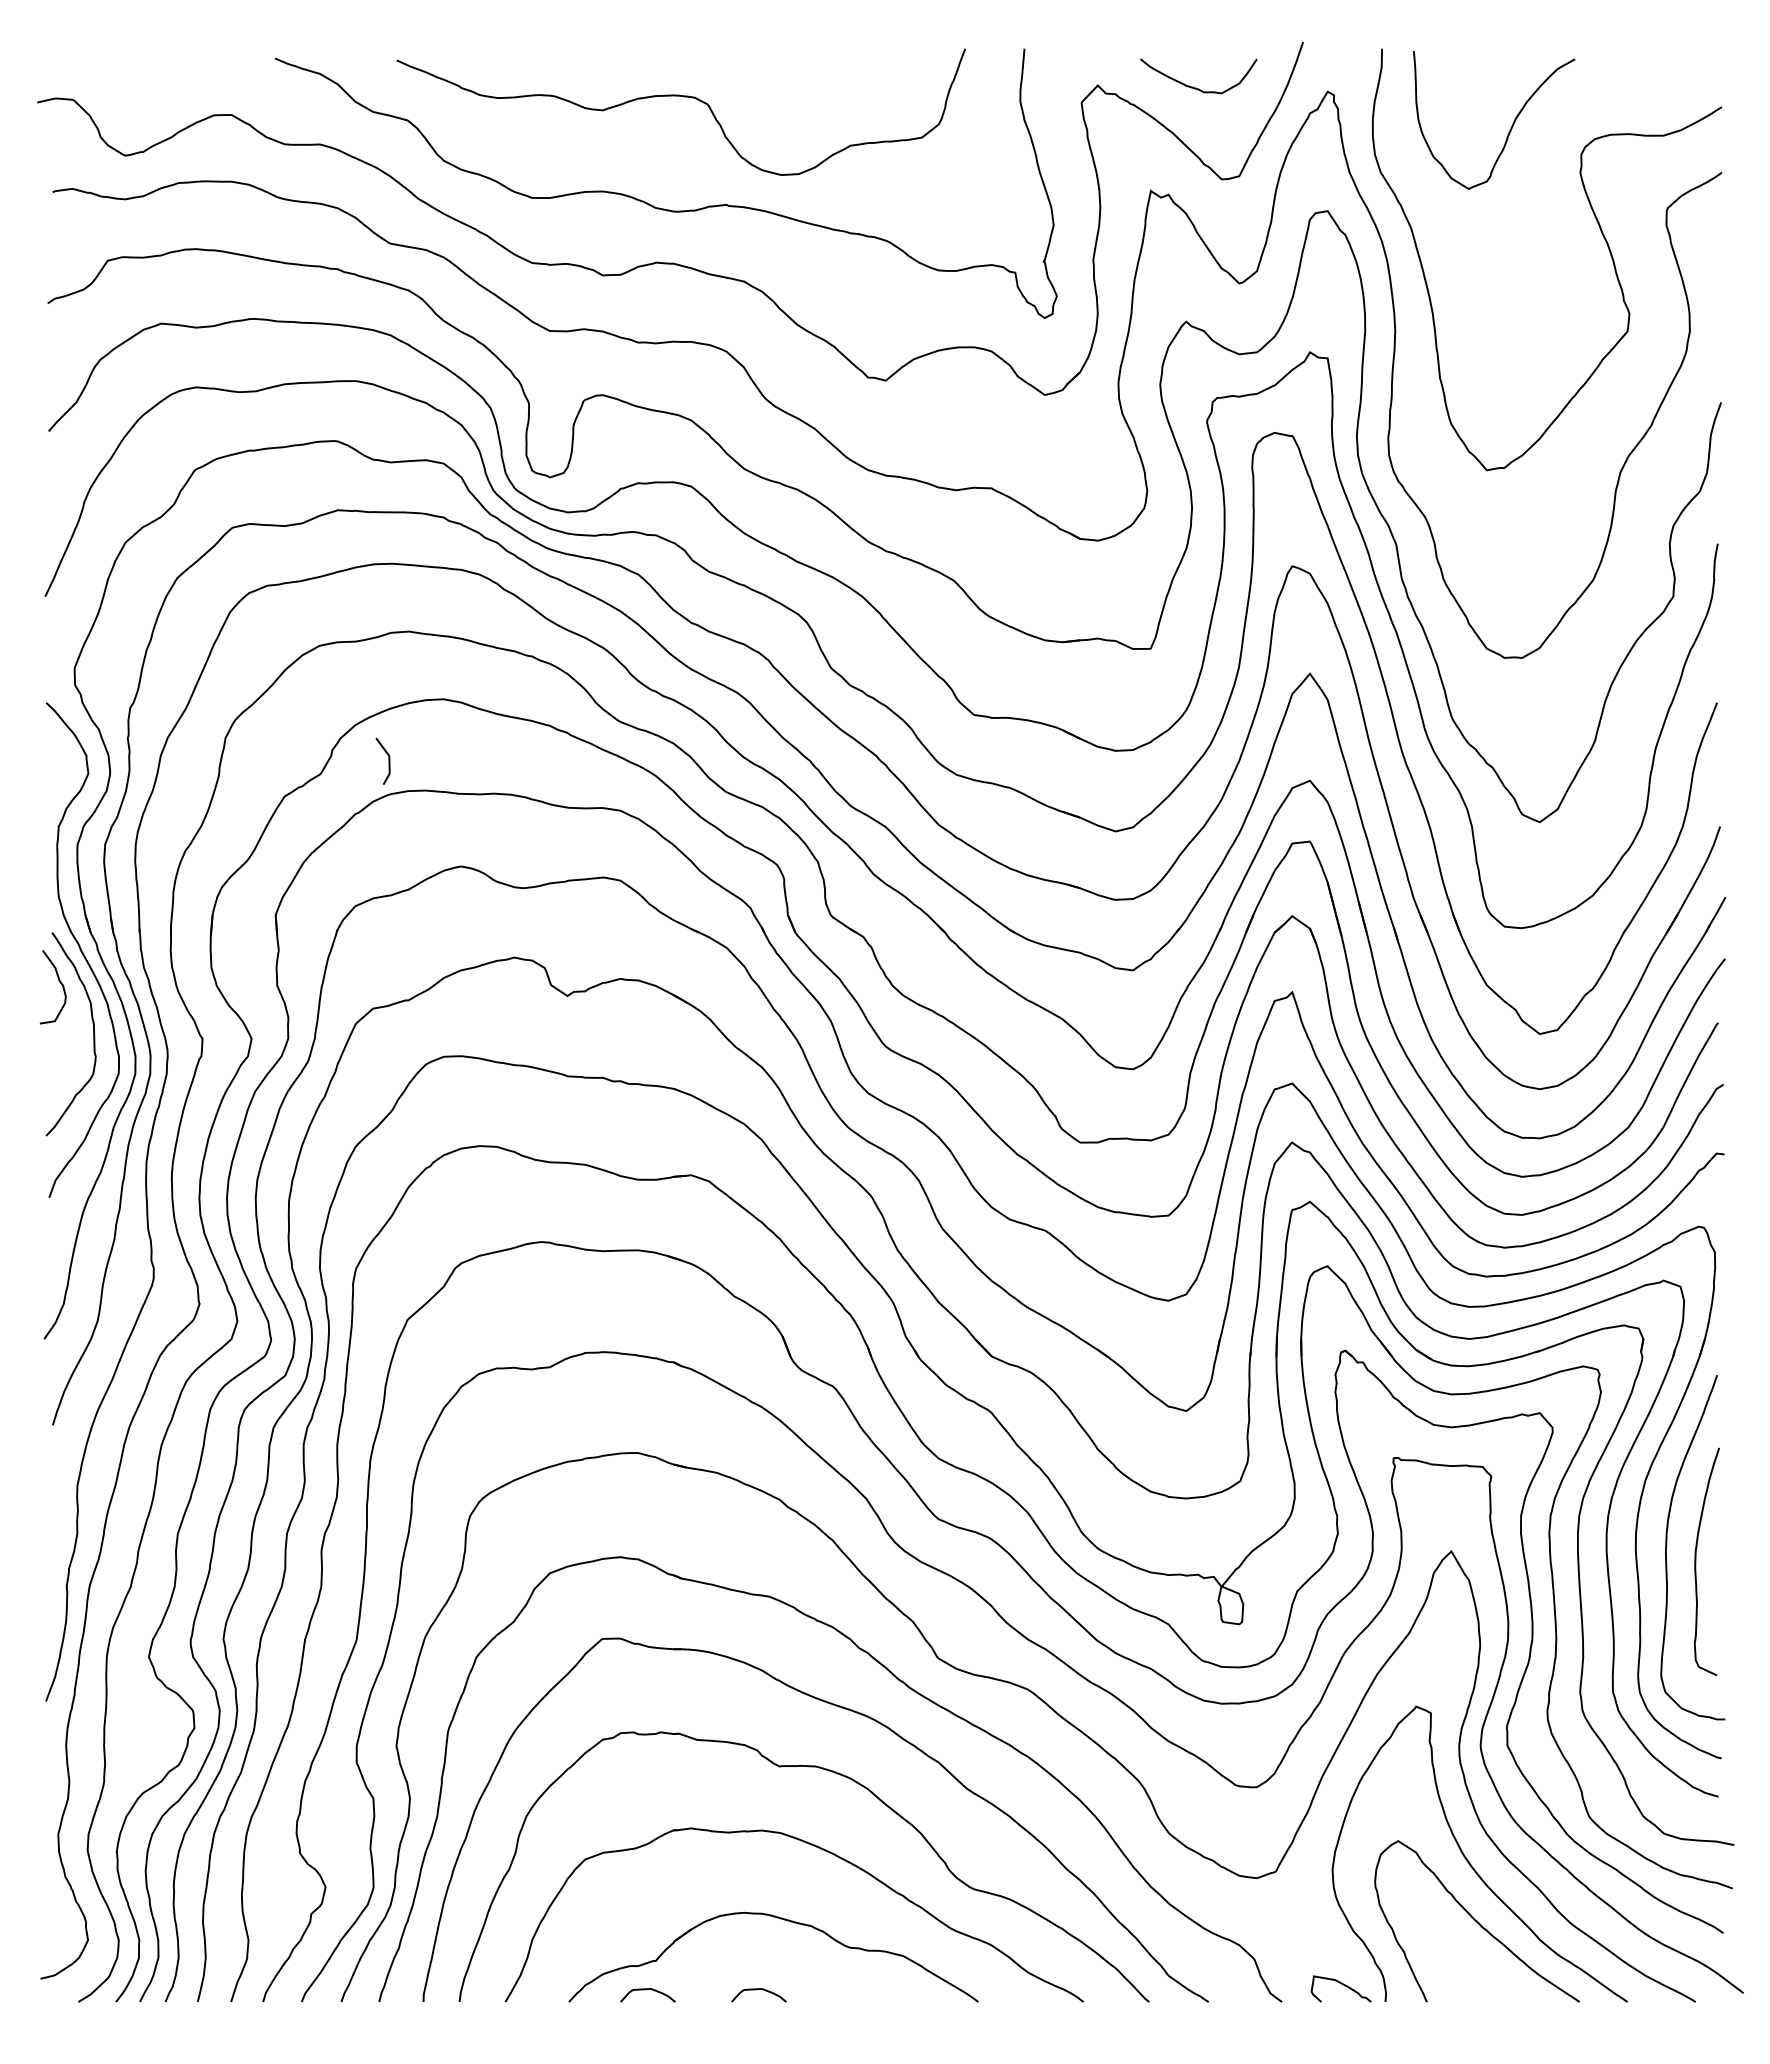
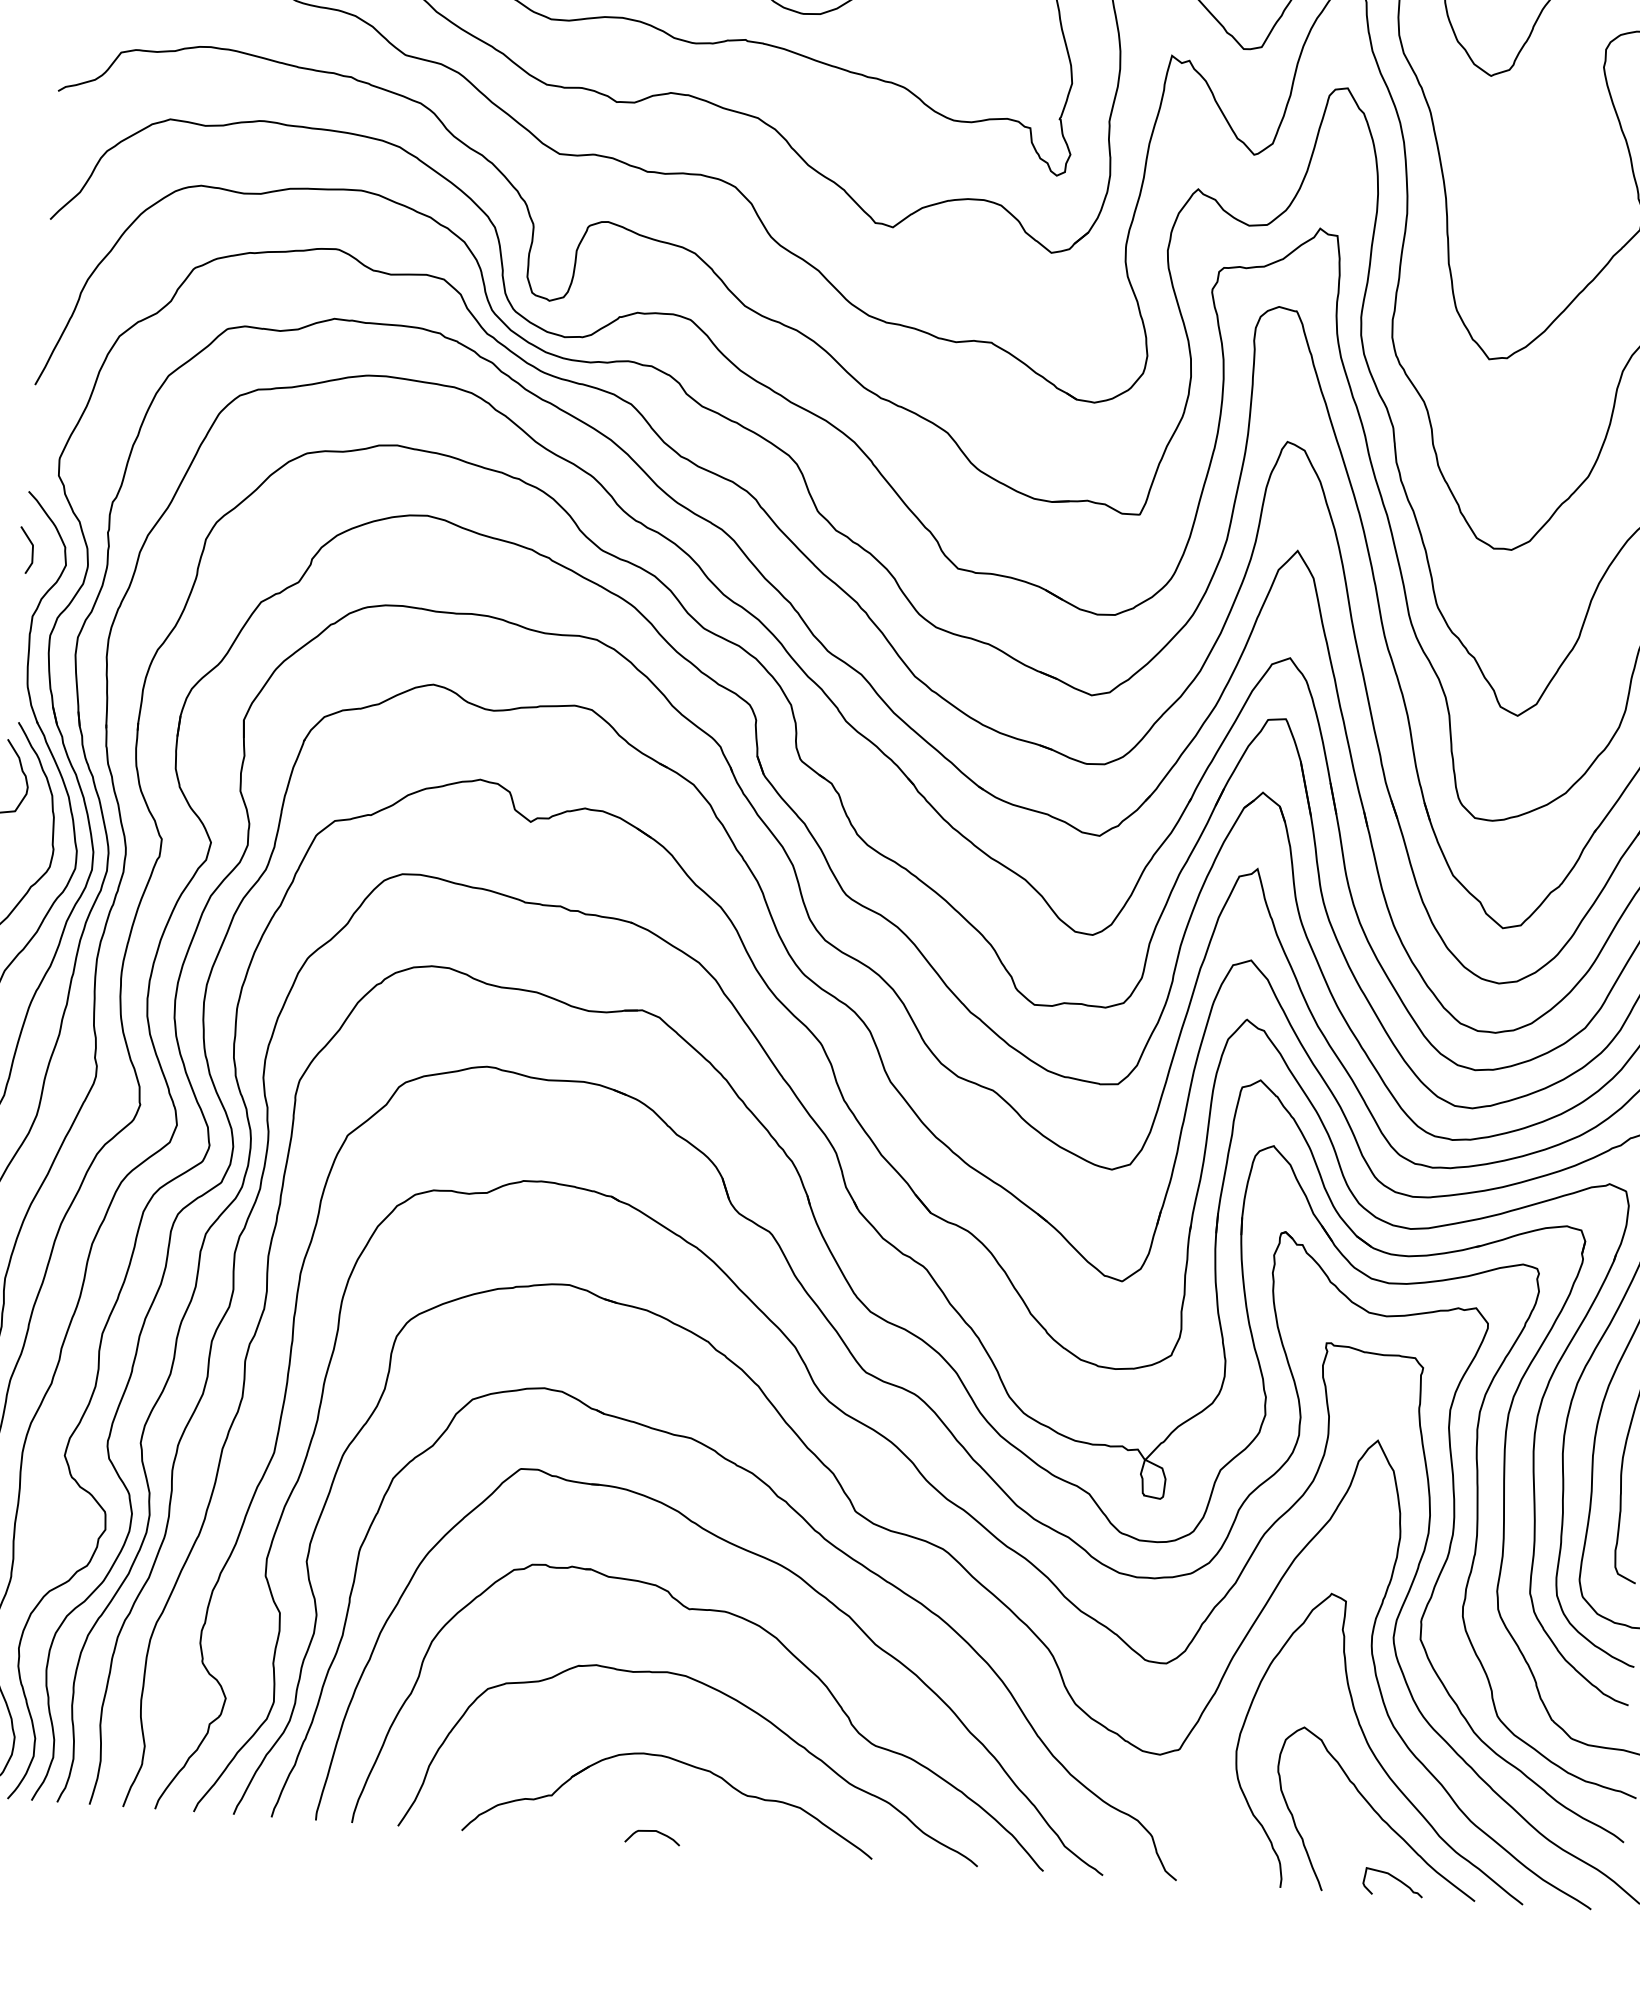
line: (388, 760) -> (31, 549), moved
curve: (1341, 1984) -> (1393, 1878), moved
curve: (646, 1990) -> (540, 1824), removed

